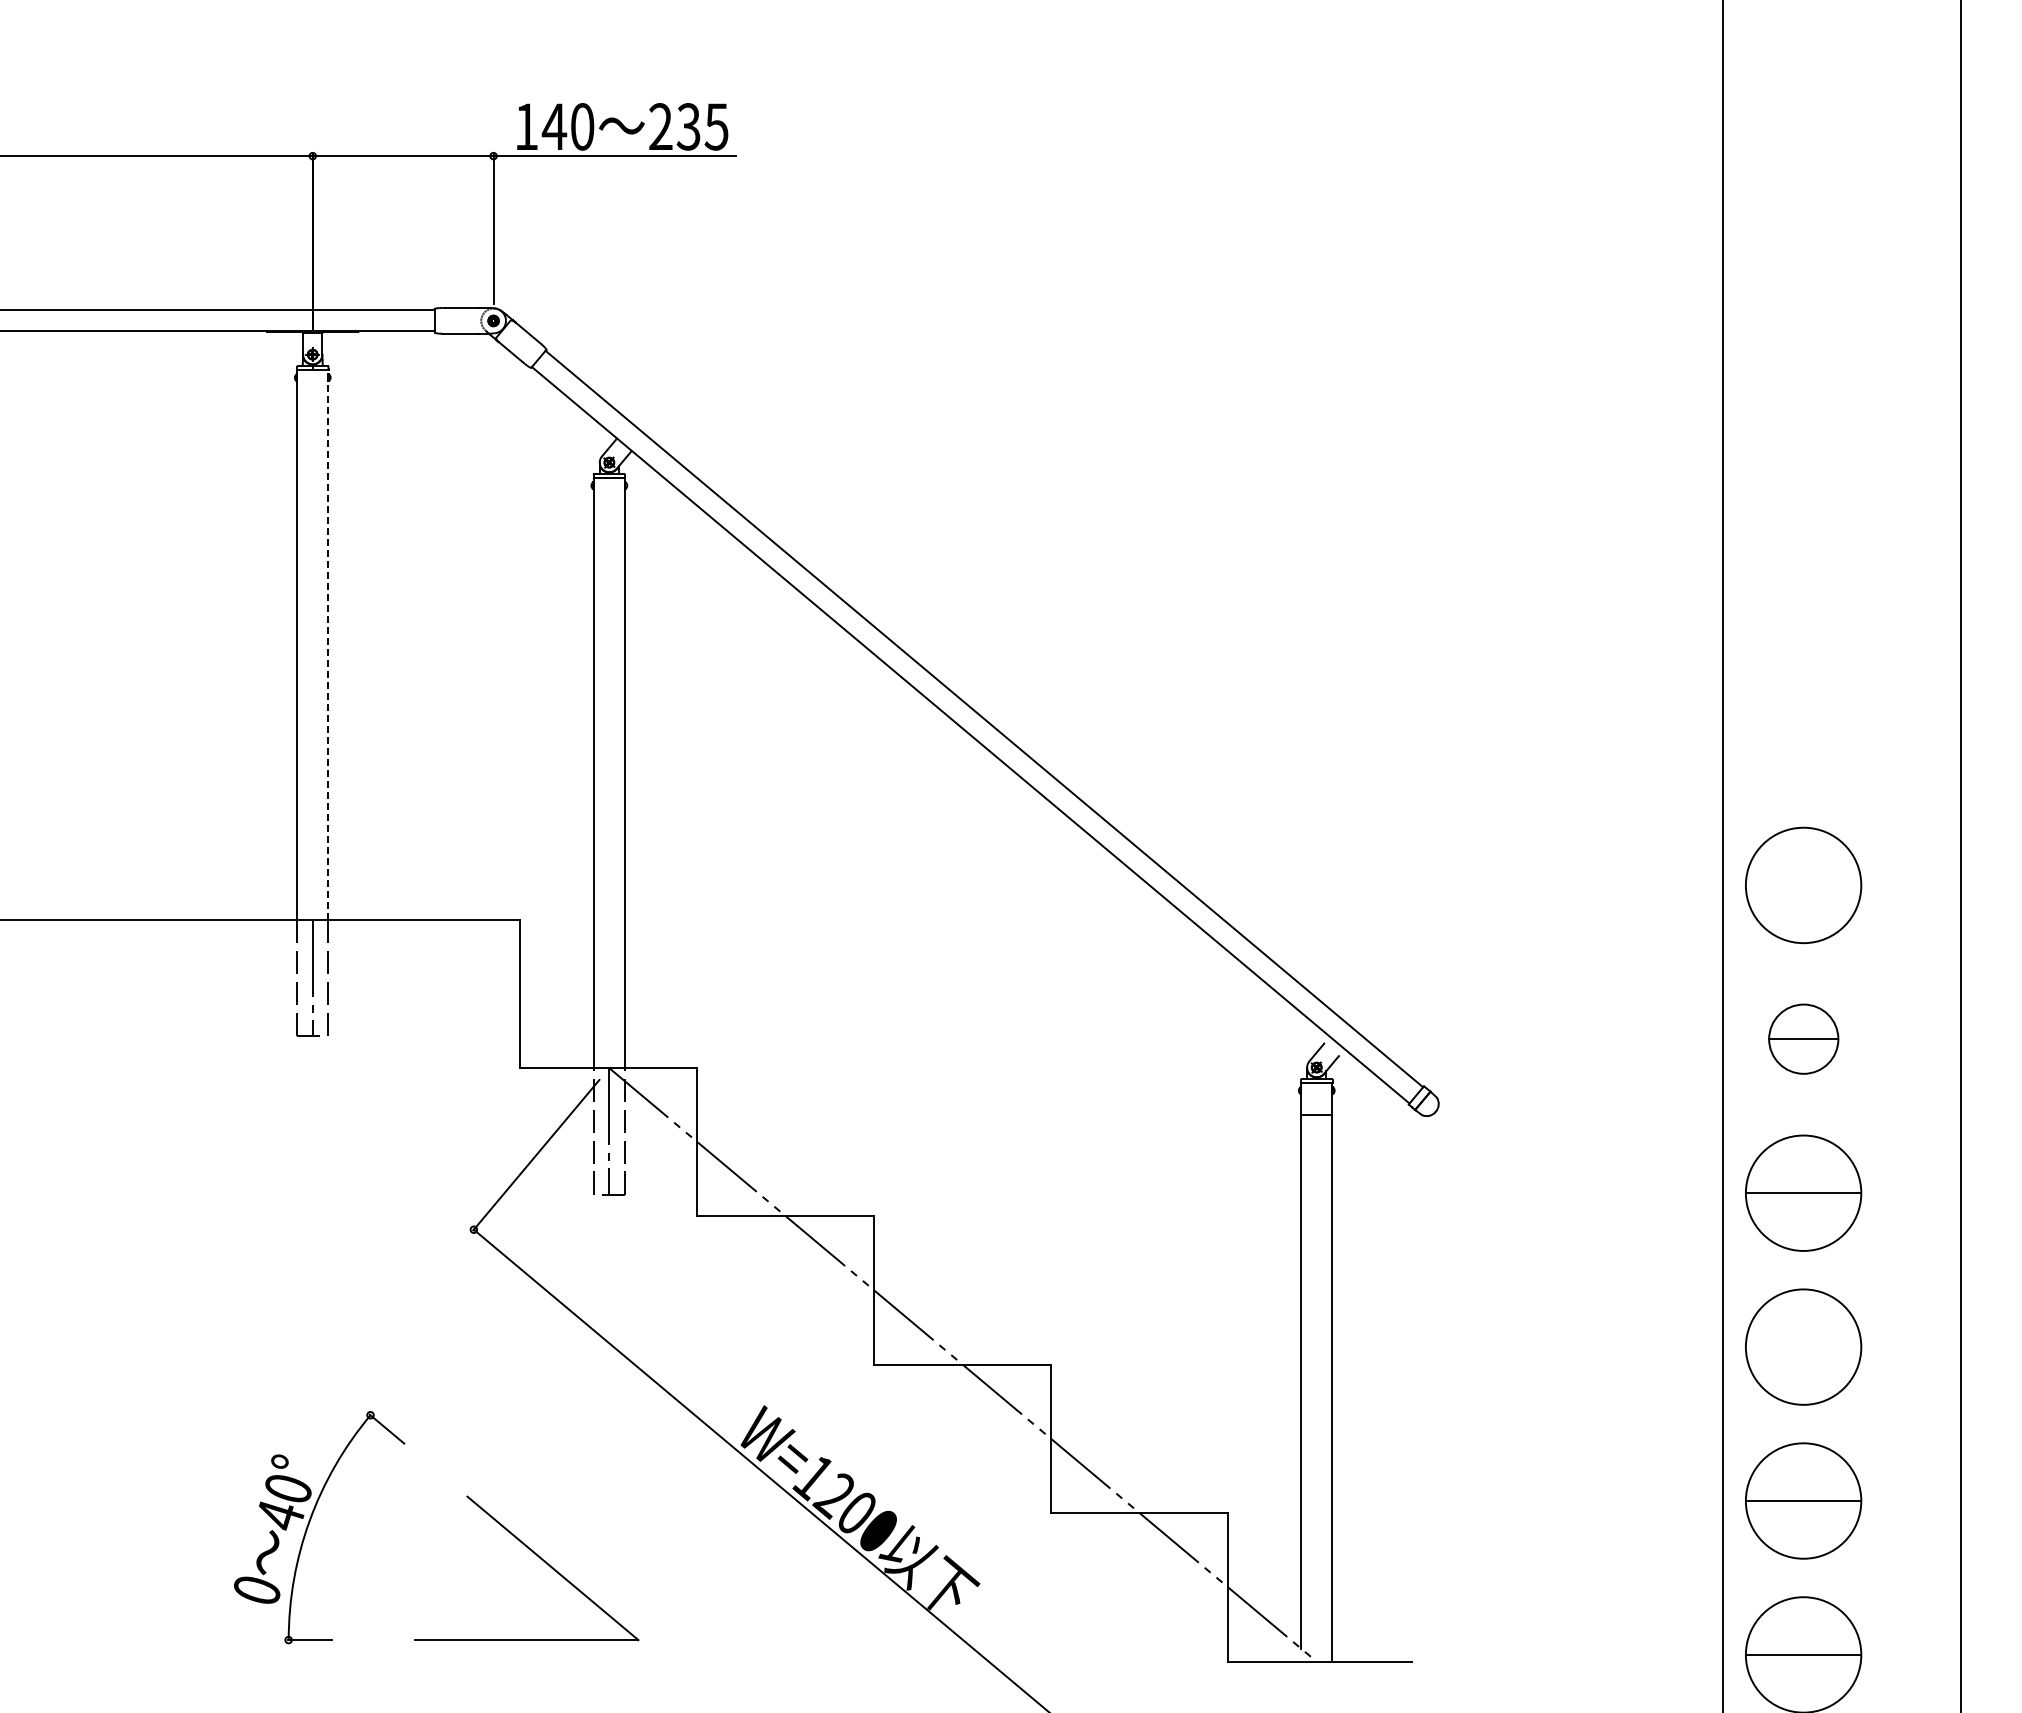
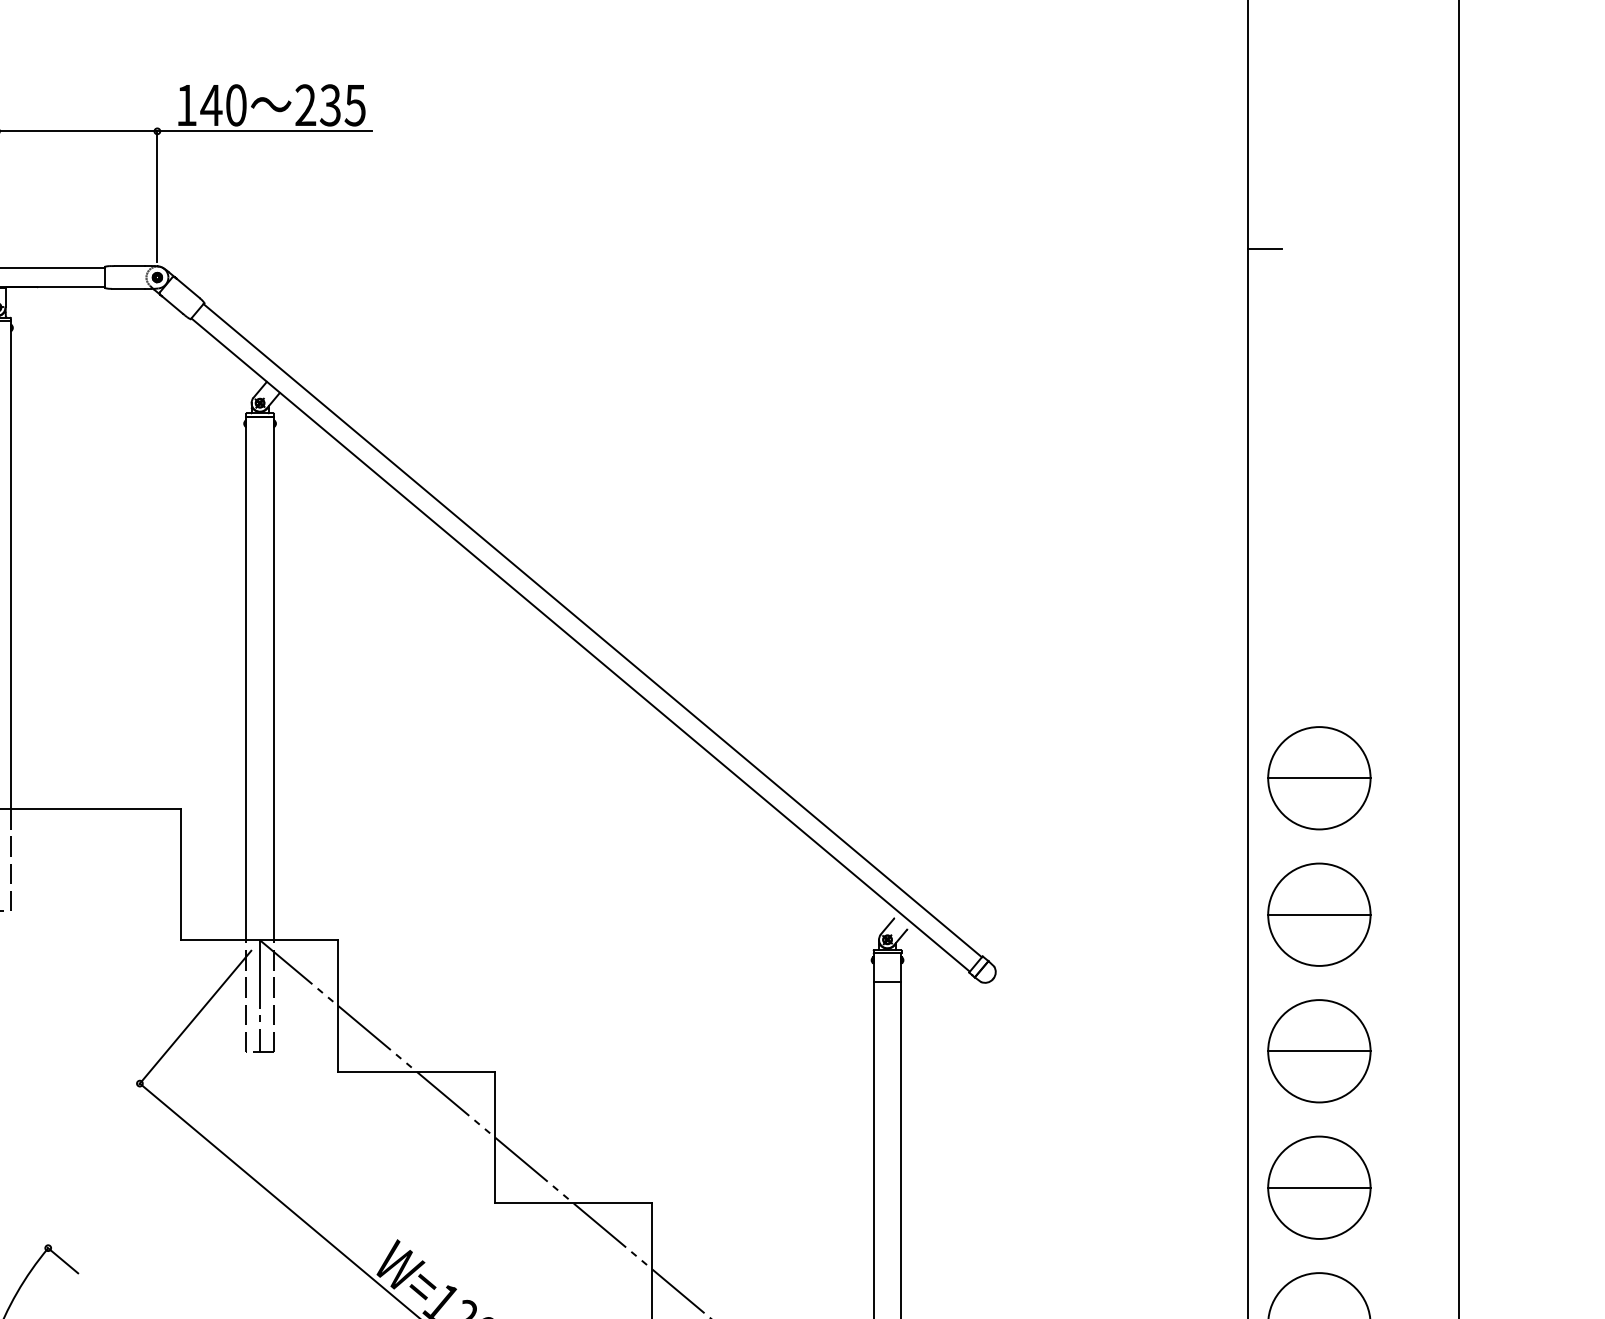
line: (1741, 289) -> (1264, 249), added
line: (328, 644) -> (10, 564), dashed -> solid
line: (1803, 885) -> (1319, 778), added
part: (1803, 1038) -> (1319, 914), size x1.67
line: (1803, 1347) -> (1319, 1188), added

